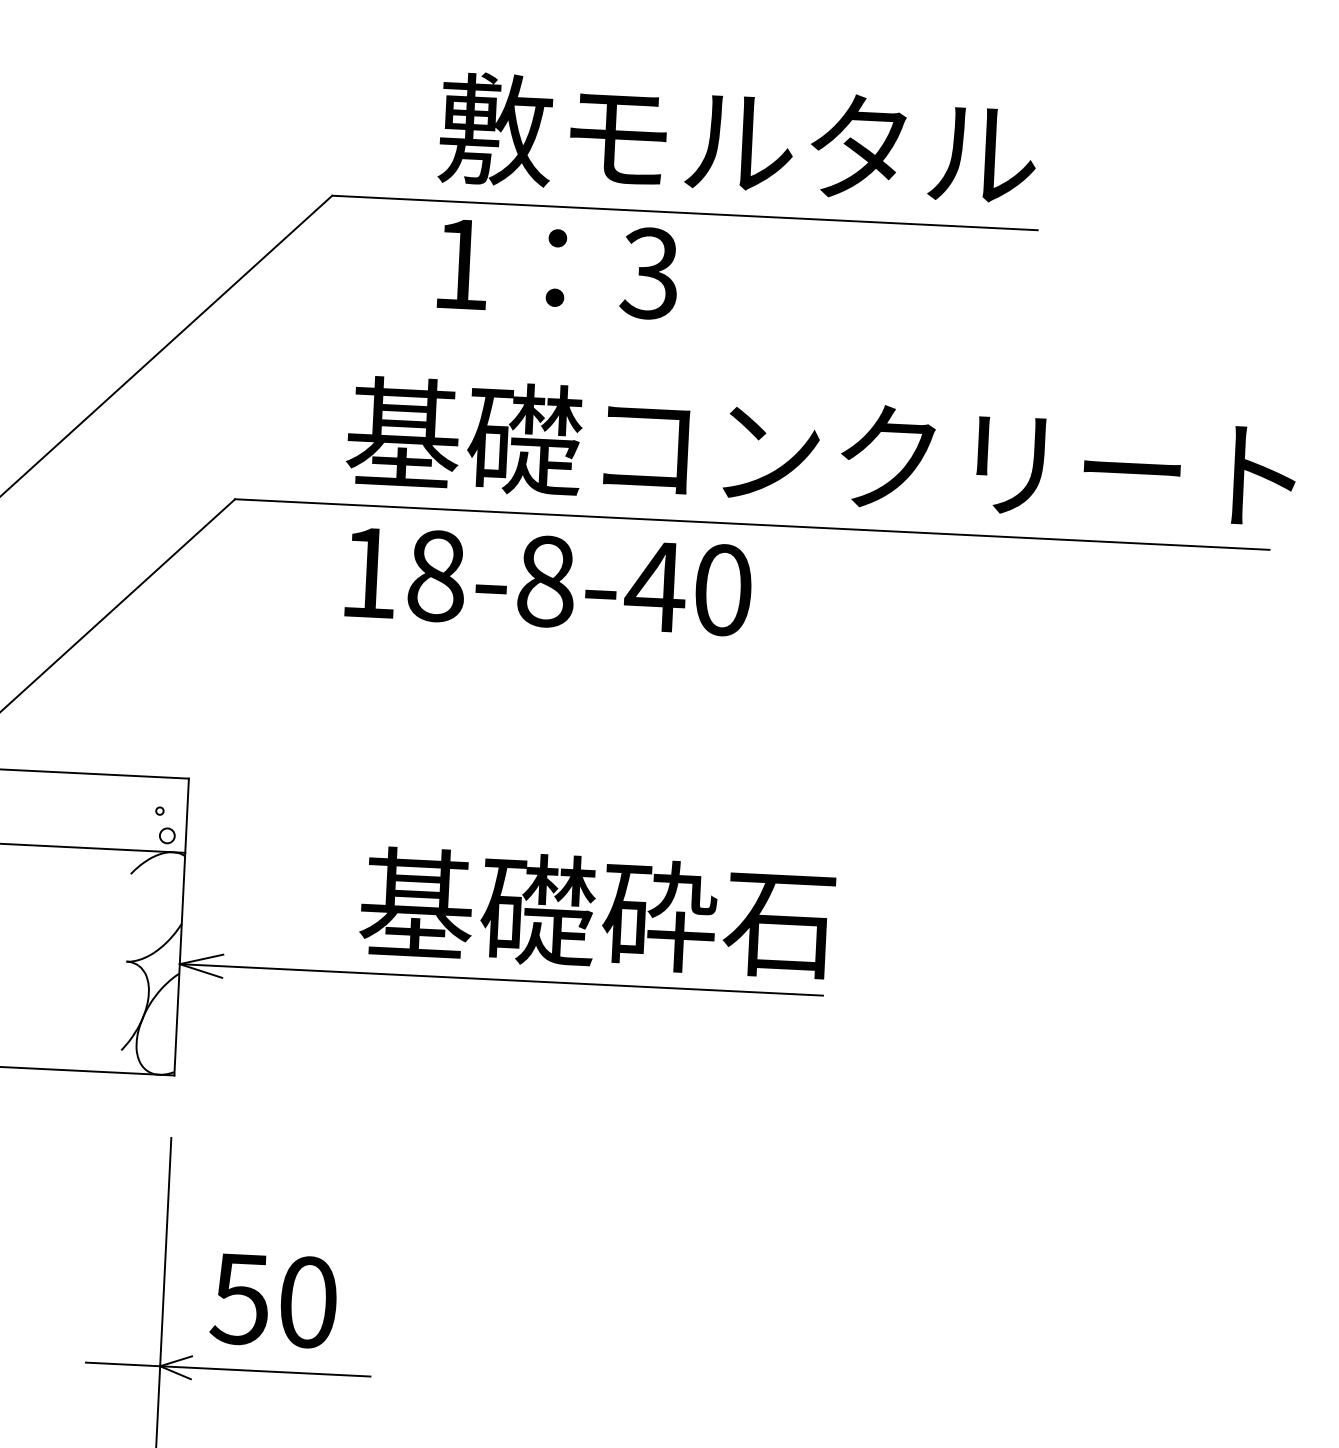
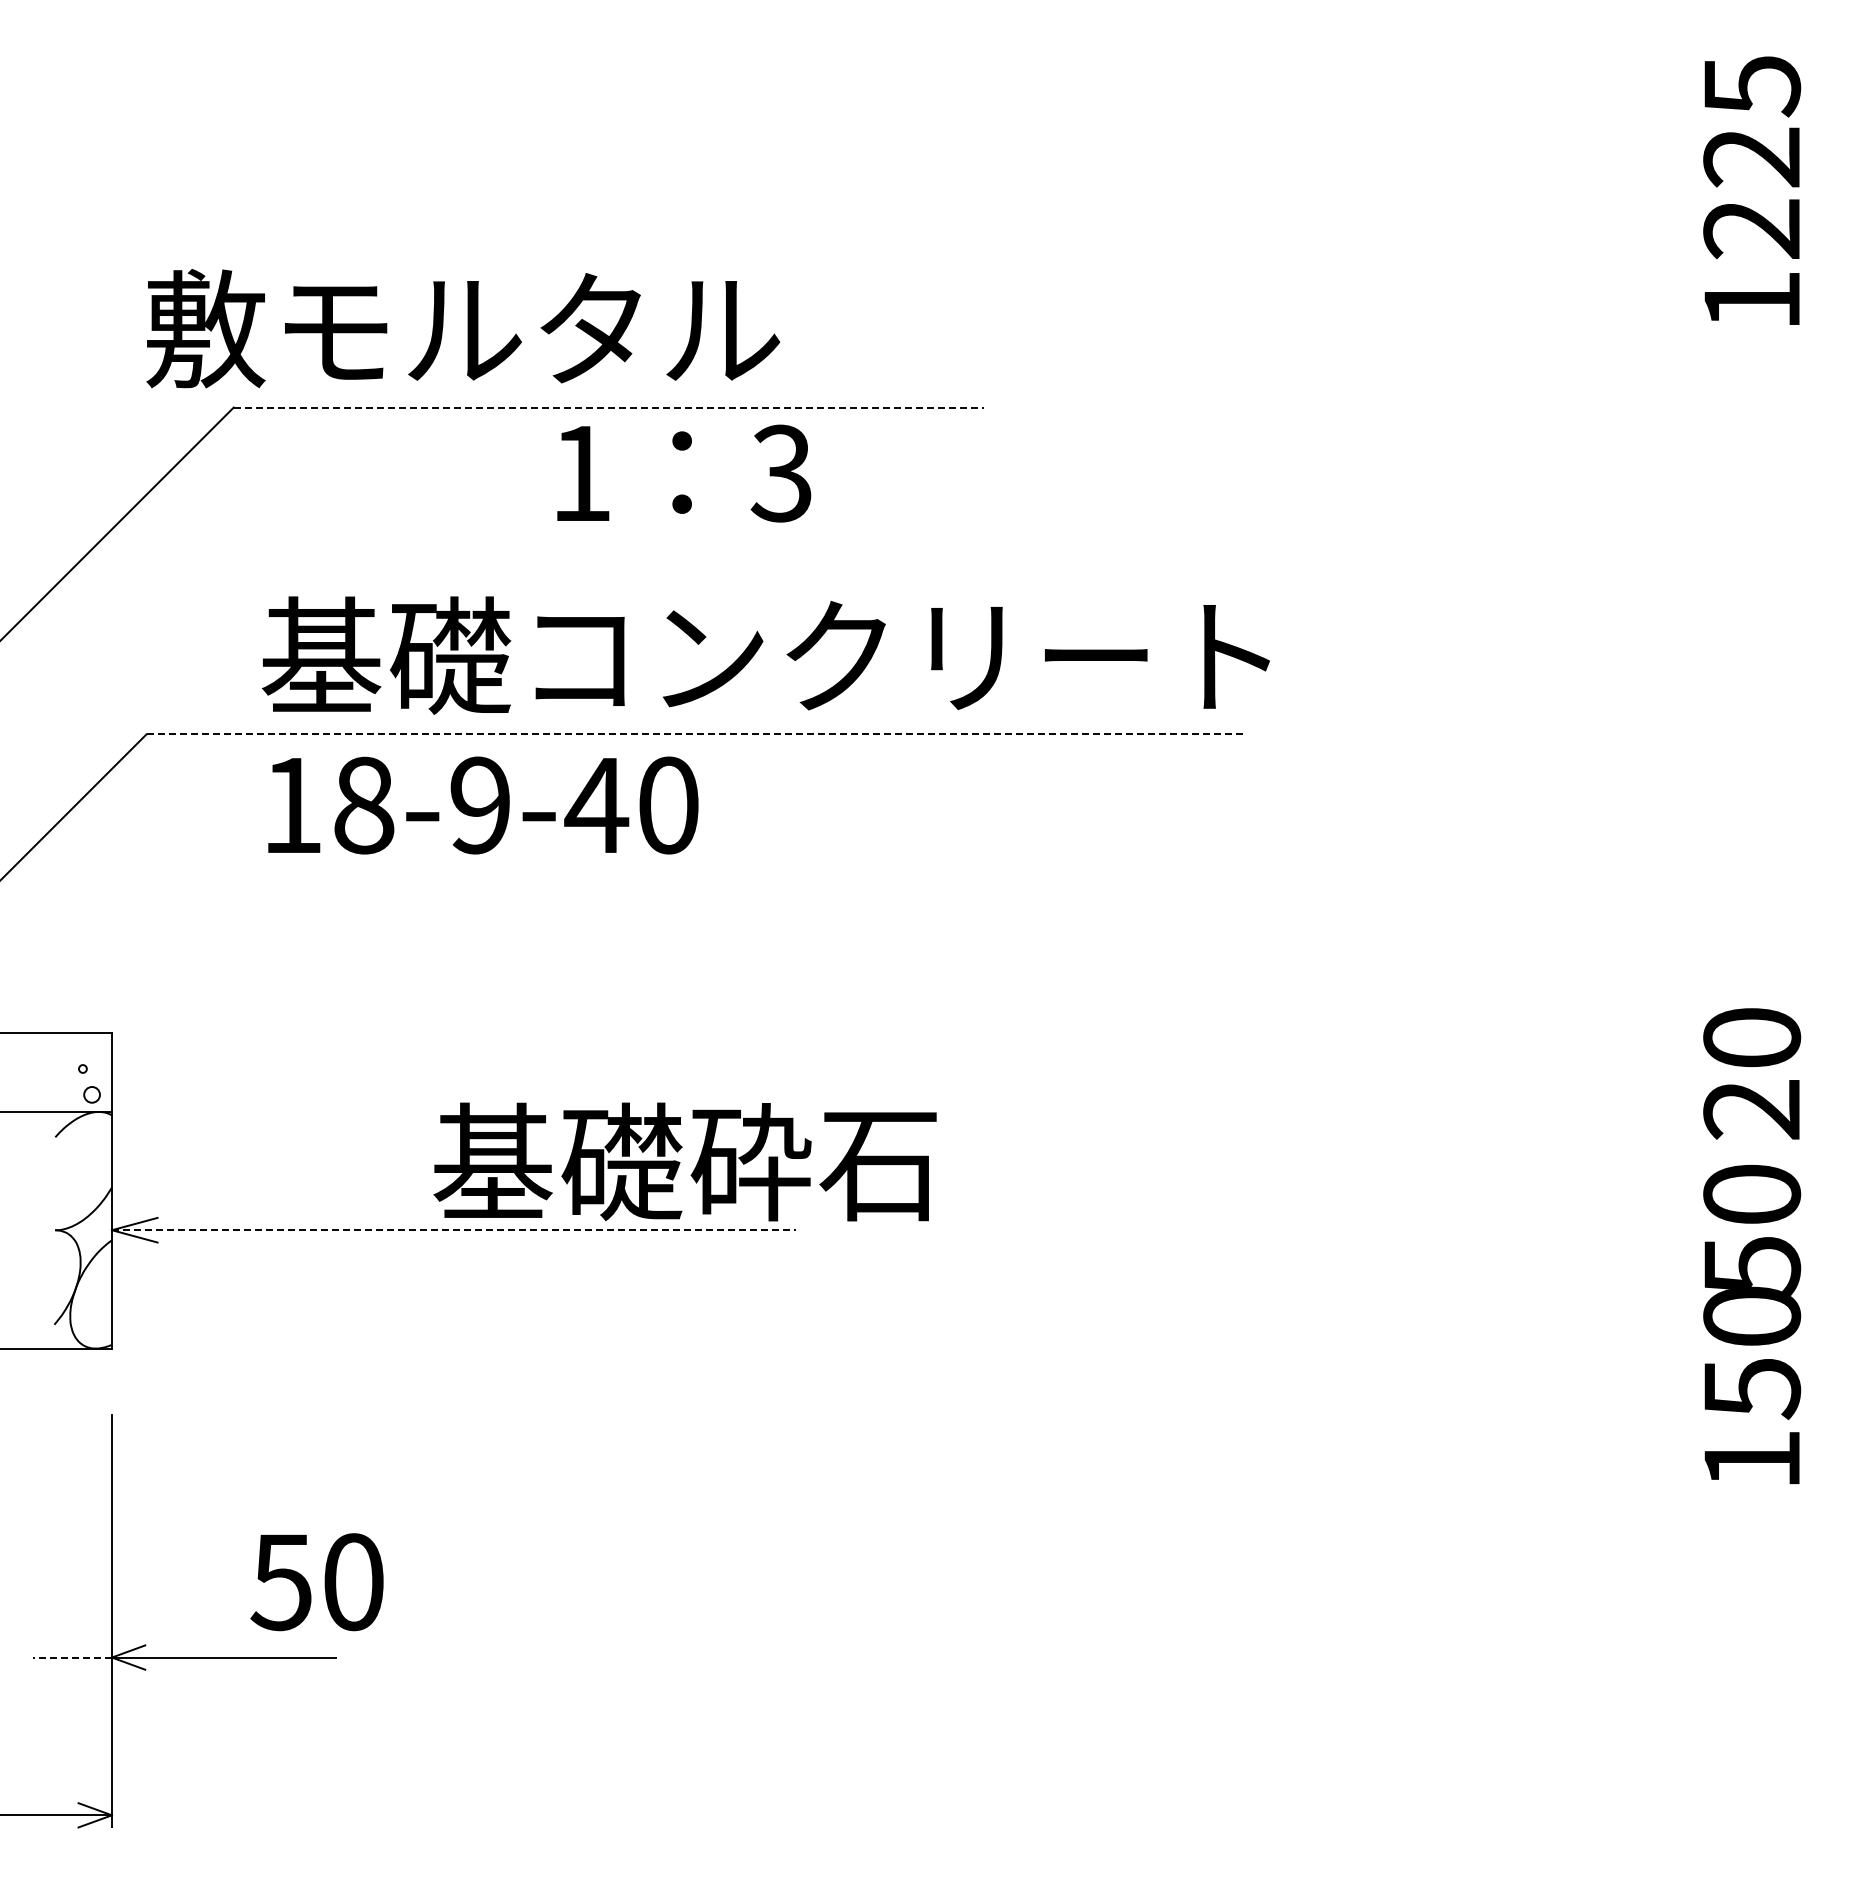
text: (738, 141) -> (463, 328), moved
line: (684, 212) -> (608, 407), solid -> dashed
text: (558, 269) -> (684, 473), moved
line: (752, 524) -> (696, 734), solid -> dashed
text: (546, 581) -> (480, 805), 18-8-40 -> 18-9-40
text: (596, 912) -> (684, 1161), moved
line: (501, 980) -> (453, 1230), solid -> dashed
text: (273, 1300) -> (316, 1582), moved
line: (123, 1364) -> (72, 1657), solid -> dashed

